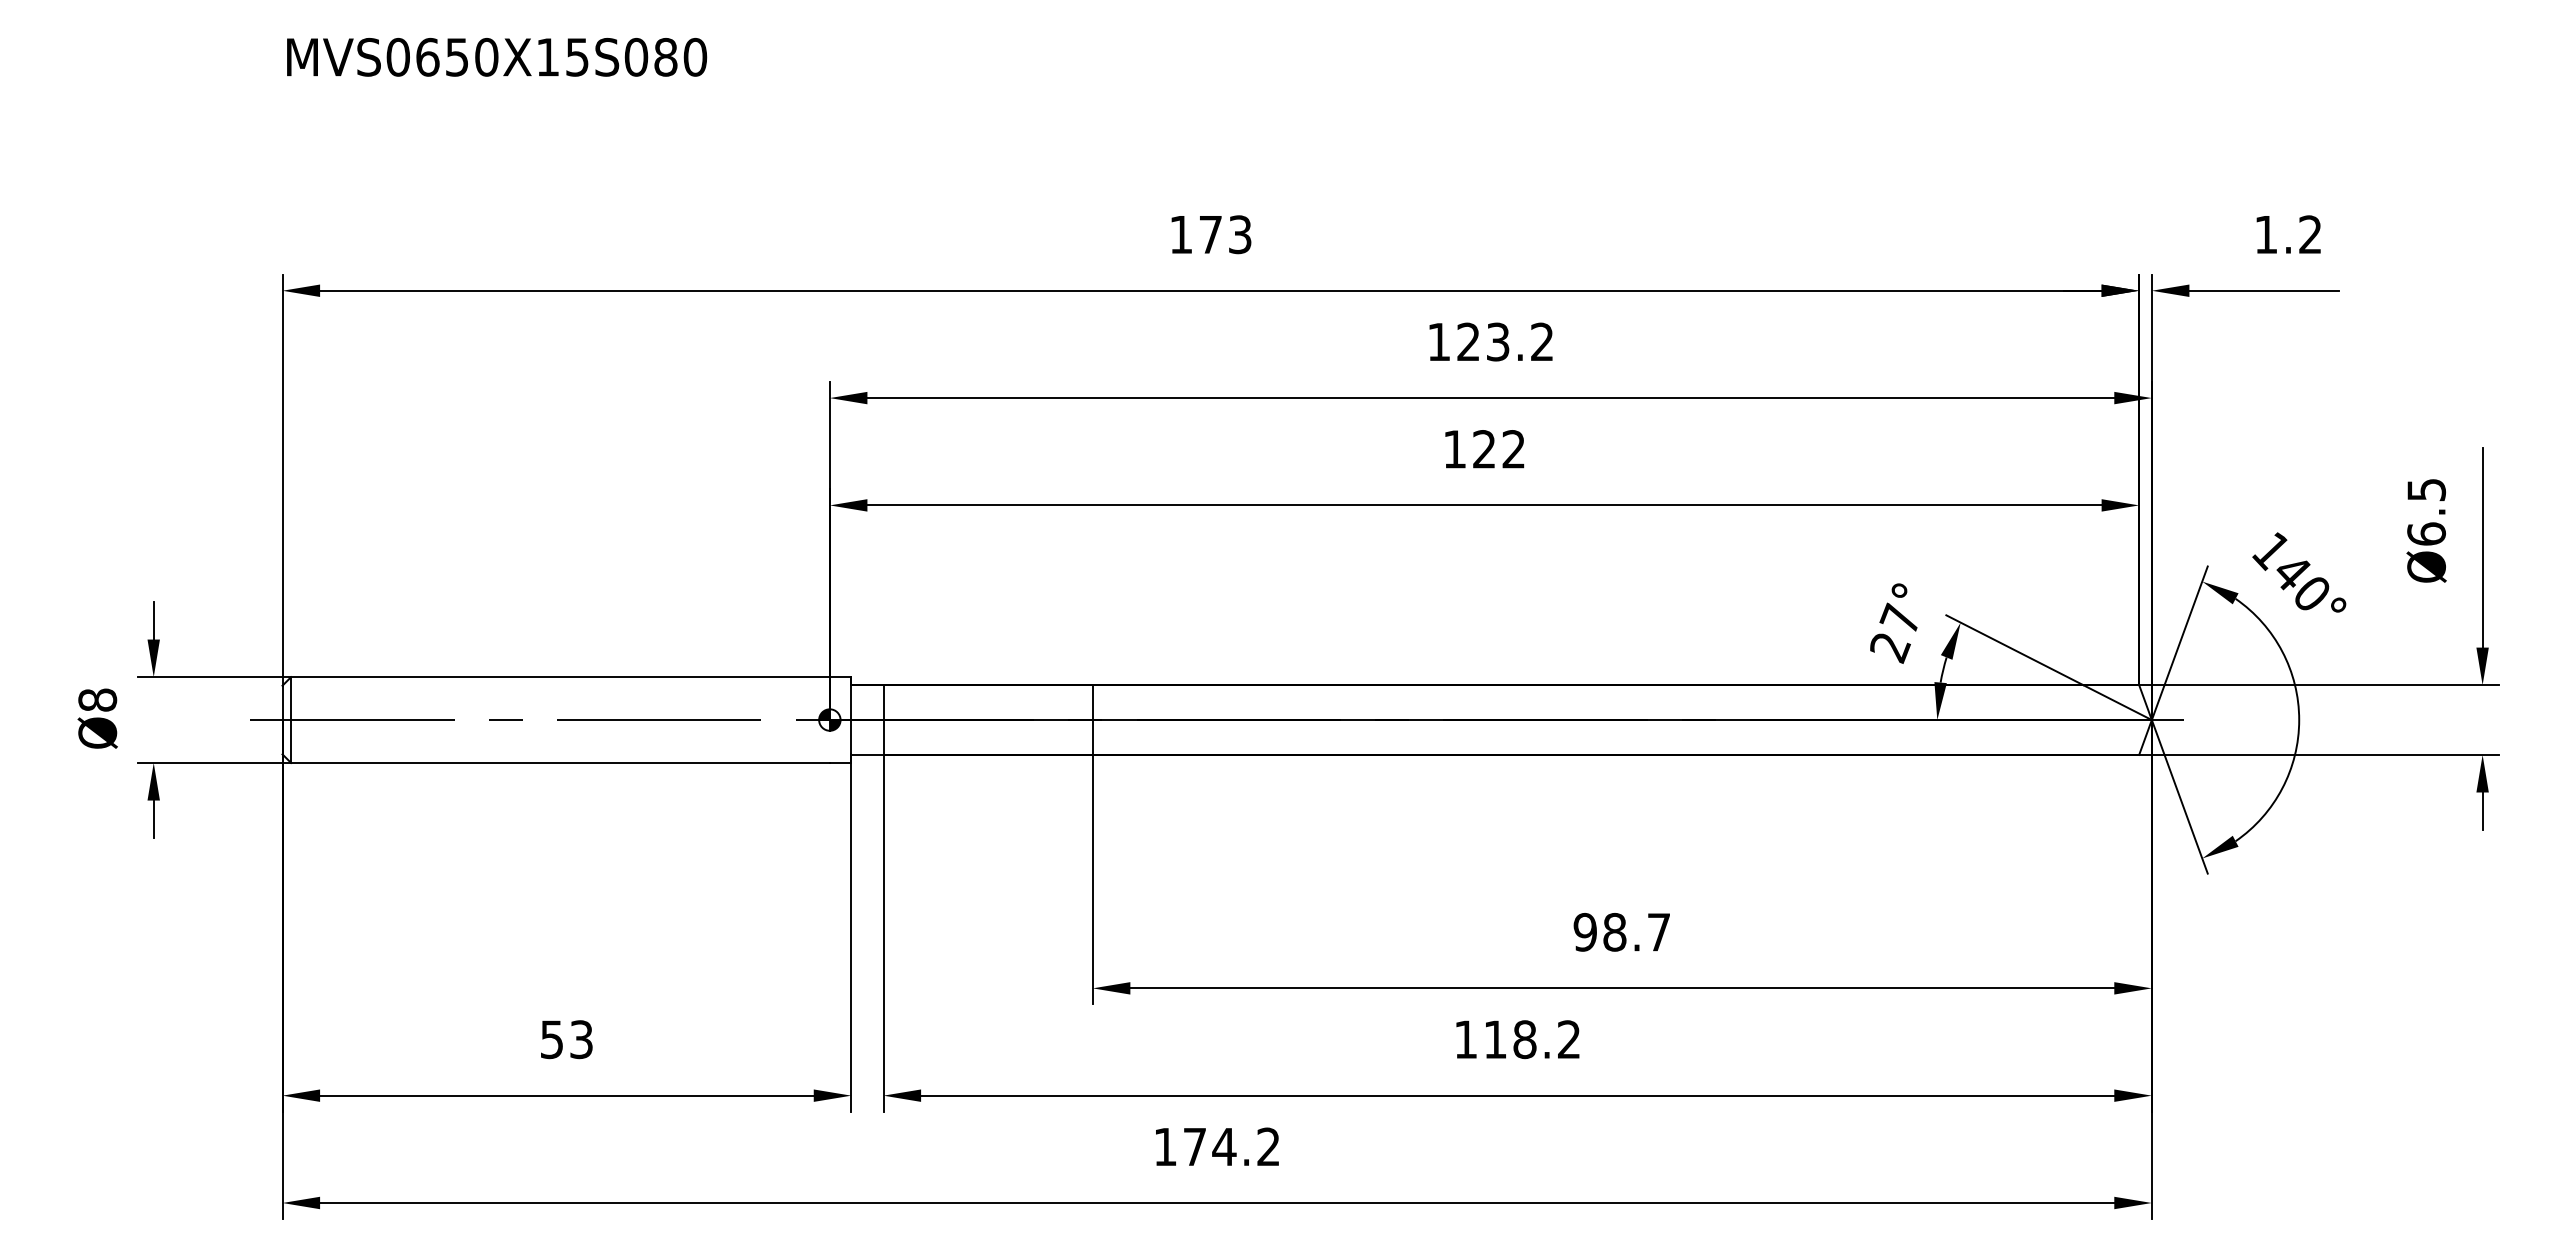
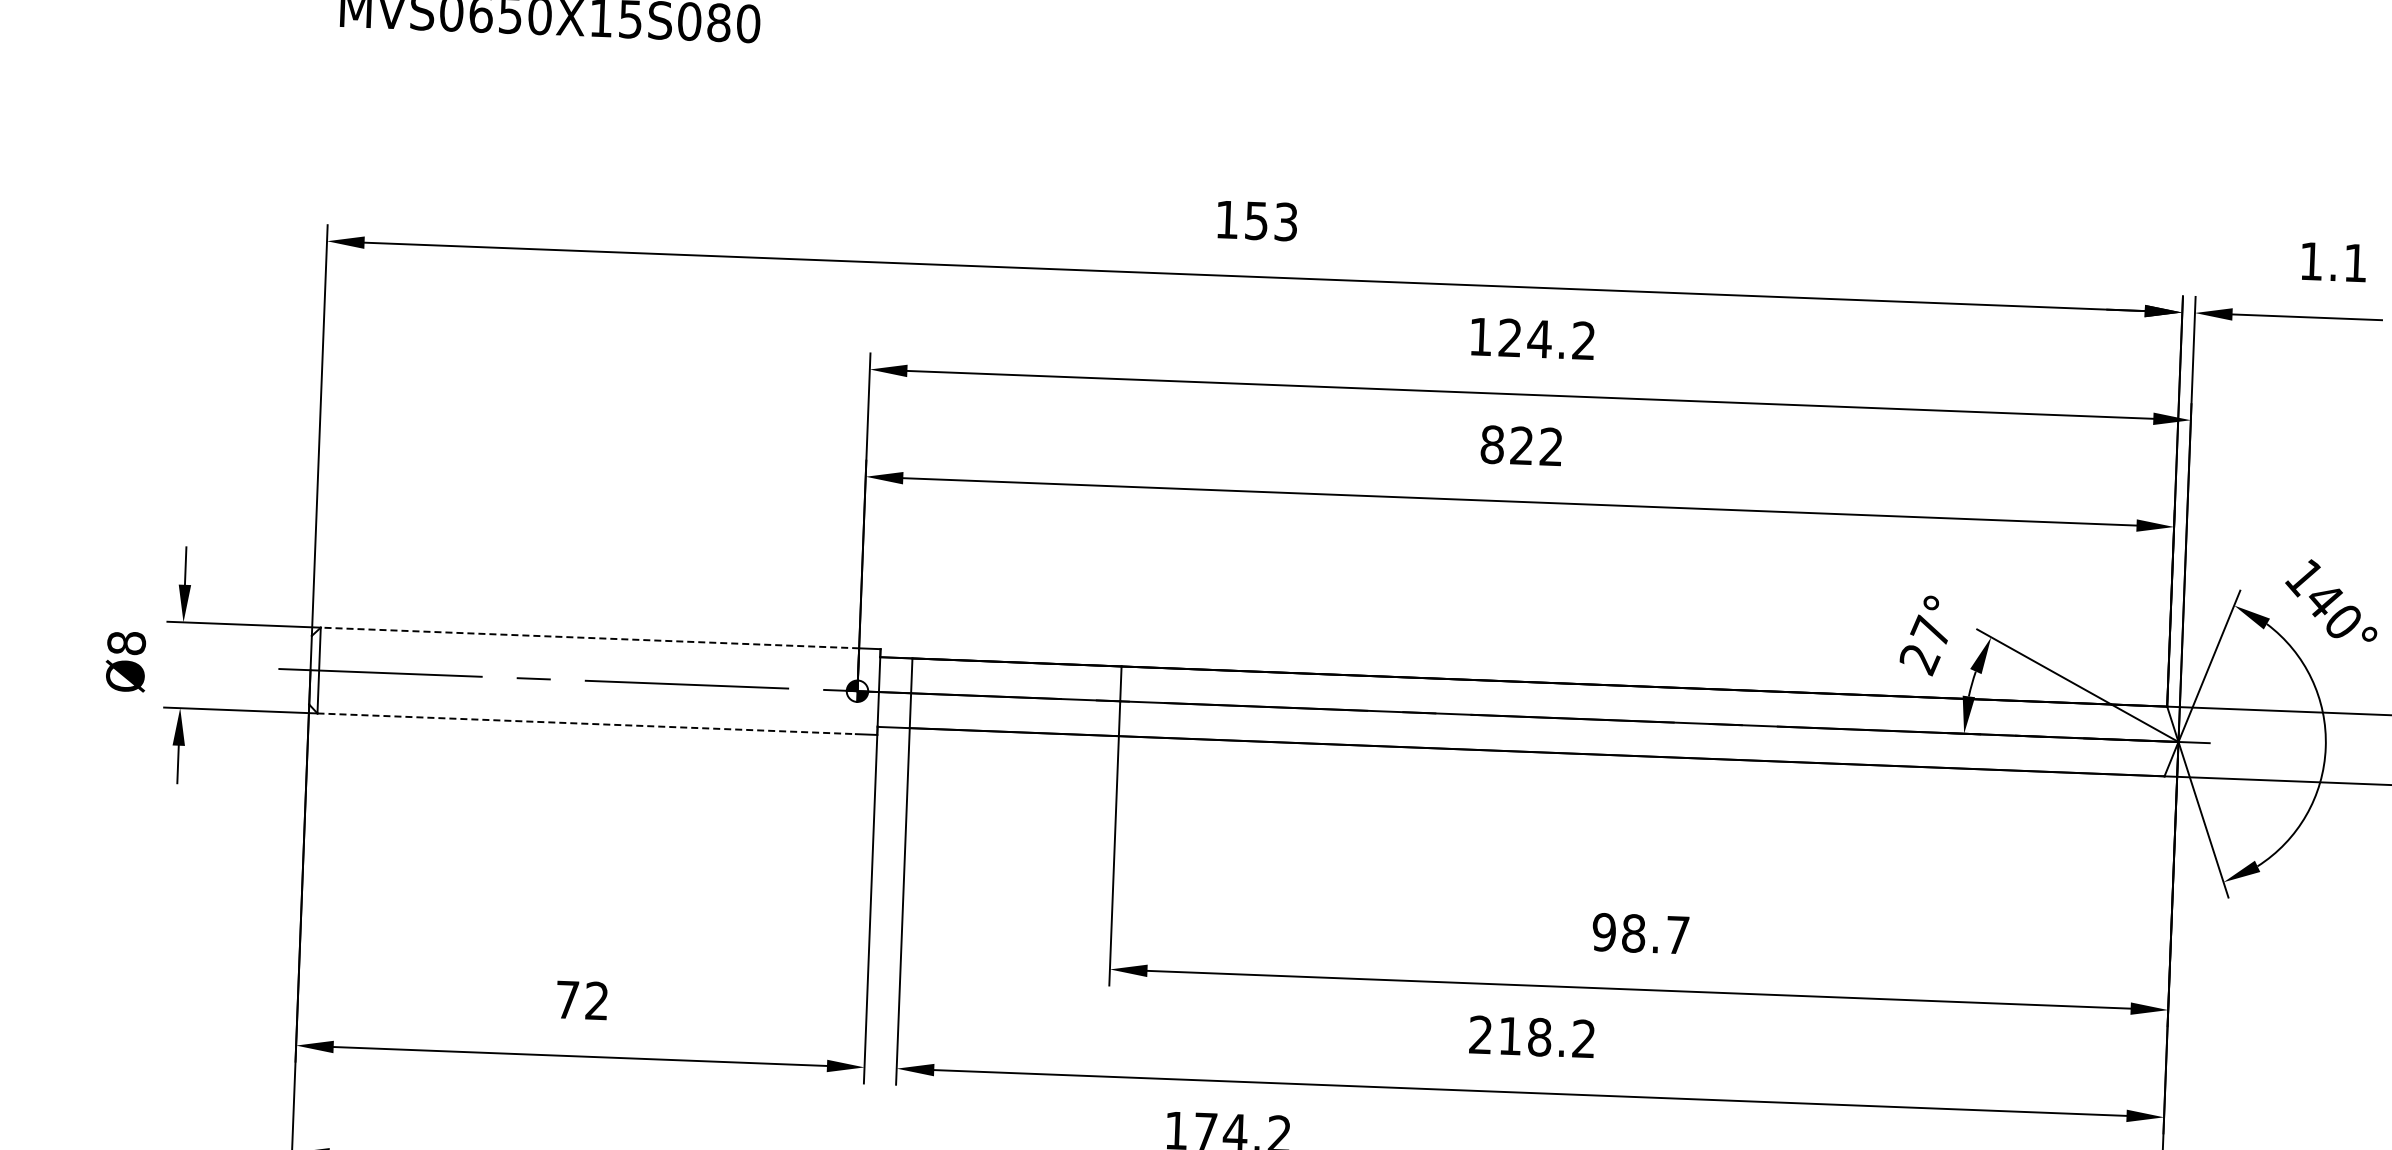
text: (2310, 234) -> (2355, 262), 1.2 -> 1.1
text: (1210, 235) -> (1256, 221), 173 -> 153
text: (1497, 341) -> (1539, 338), 123.2 -> 124.2
text: (1454, 449) -> (1492, 444), 122 -> 822
line: (559, 677) -> (588, 638), solid -> dashed
line: (560, 762) -> (586, 723), solid -> dashed
text: (566, 1039) -> (582, 1000), 53 -> 72
text: (1465, 1039) -> (1480, 1034), 118.2 -> 218.2

